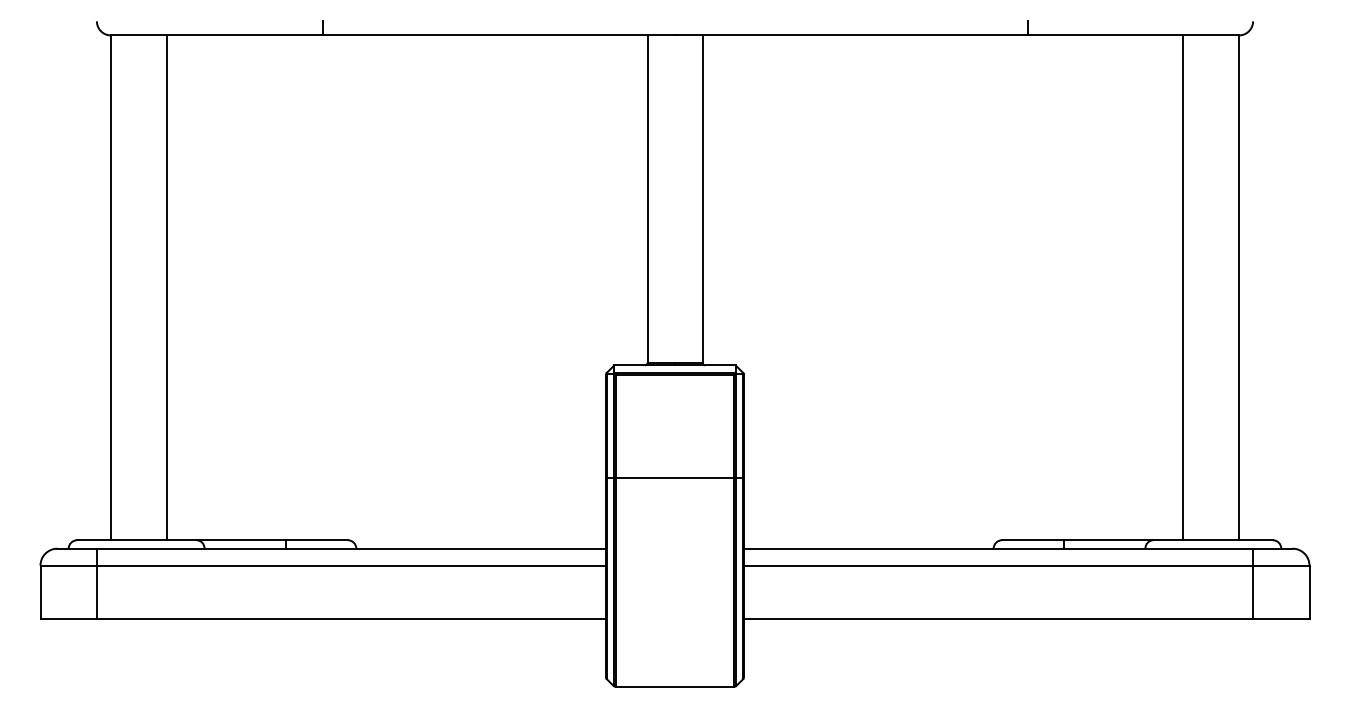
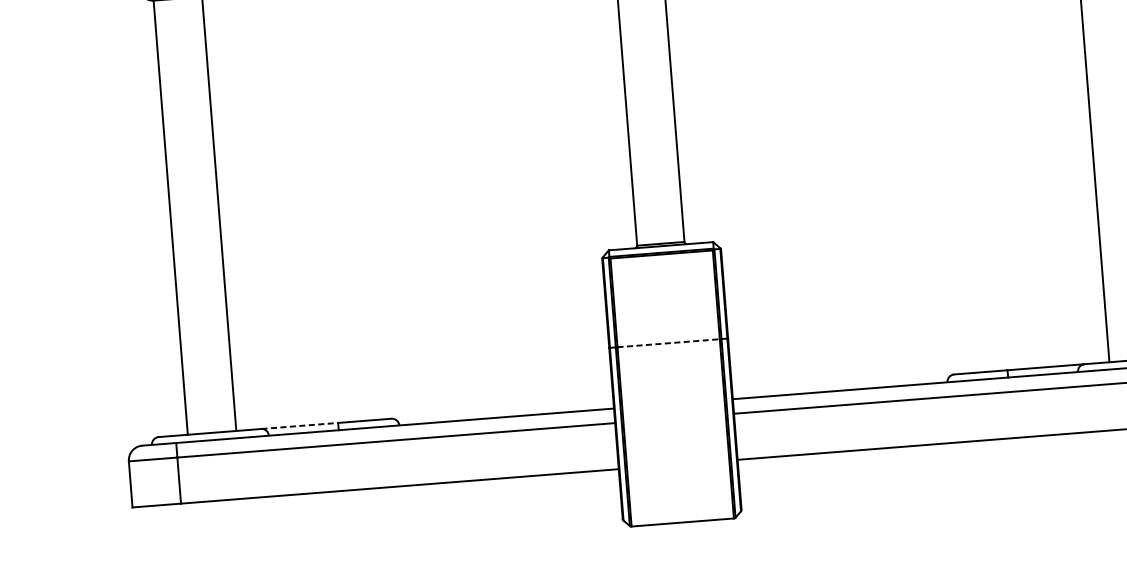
line: (675, 478) -> (669, 343), solid -> dashed
line: (241, 540) -> (300, 426), solid -> dashed

